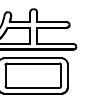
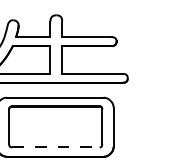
line: (33, 87) -> (56, 146), solid -> dashed

